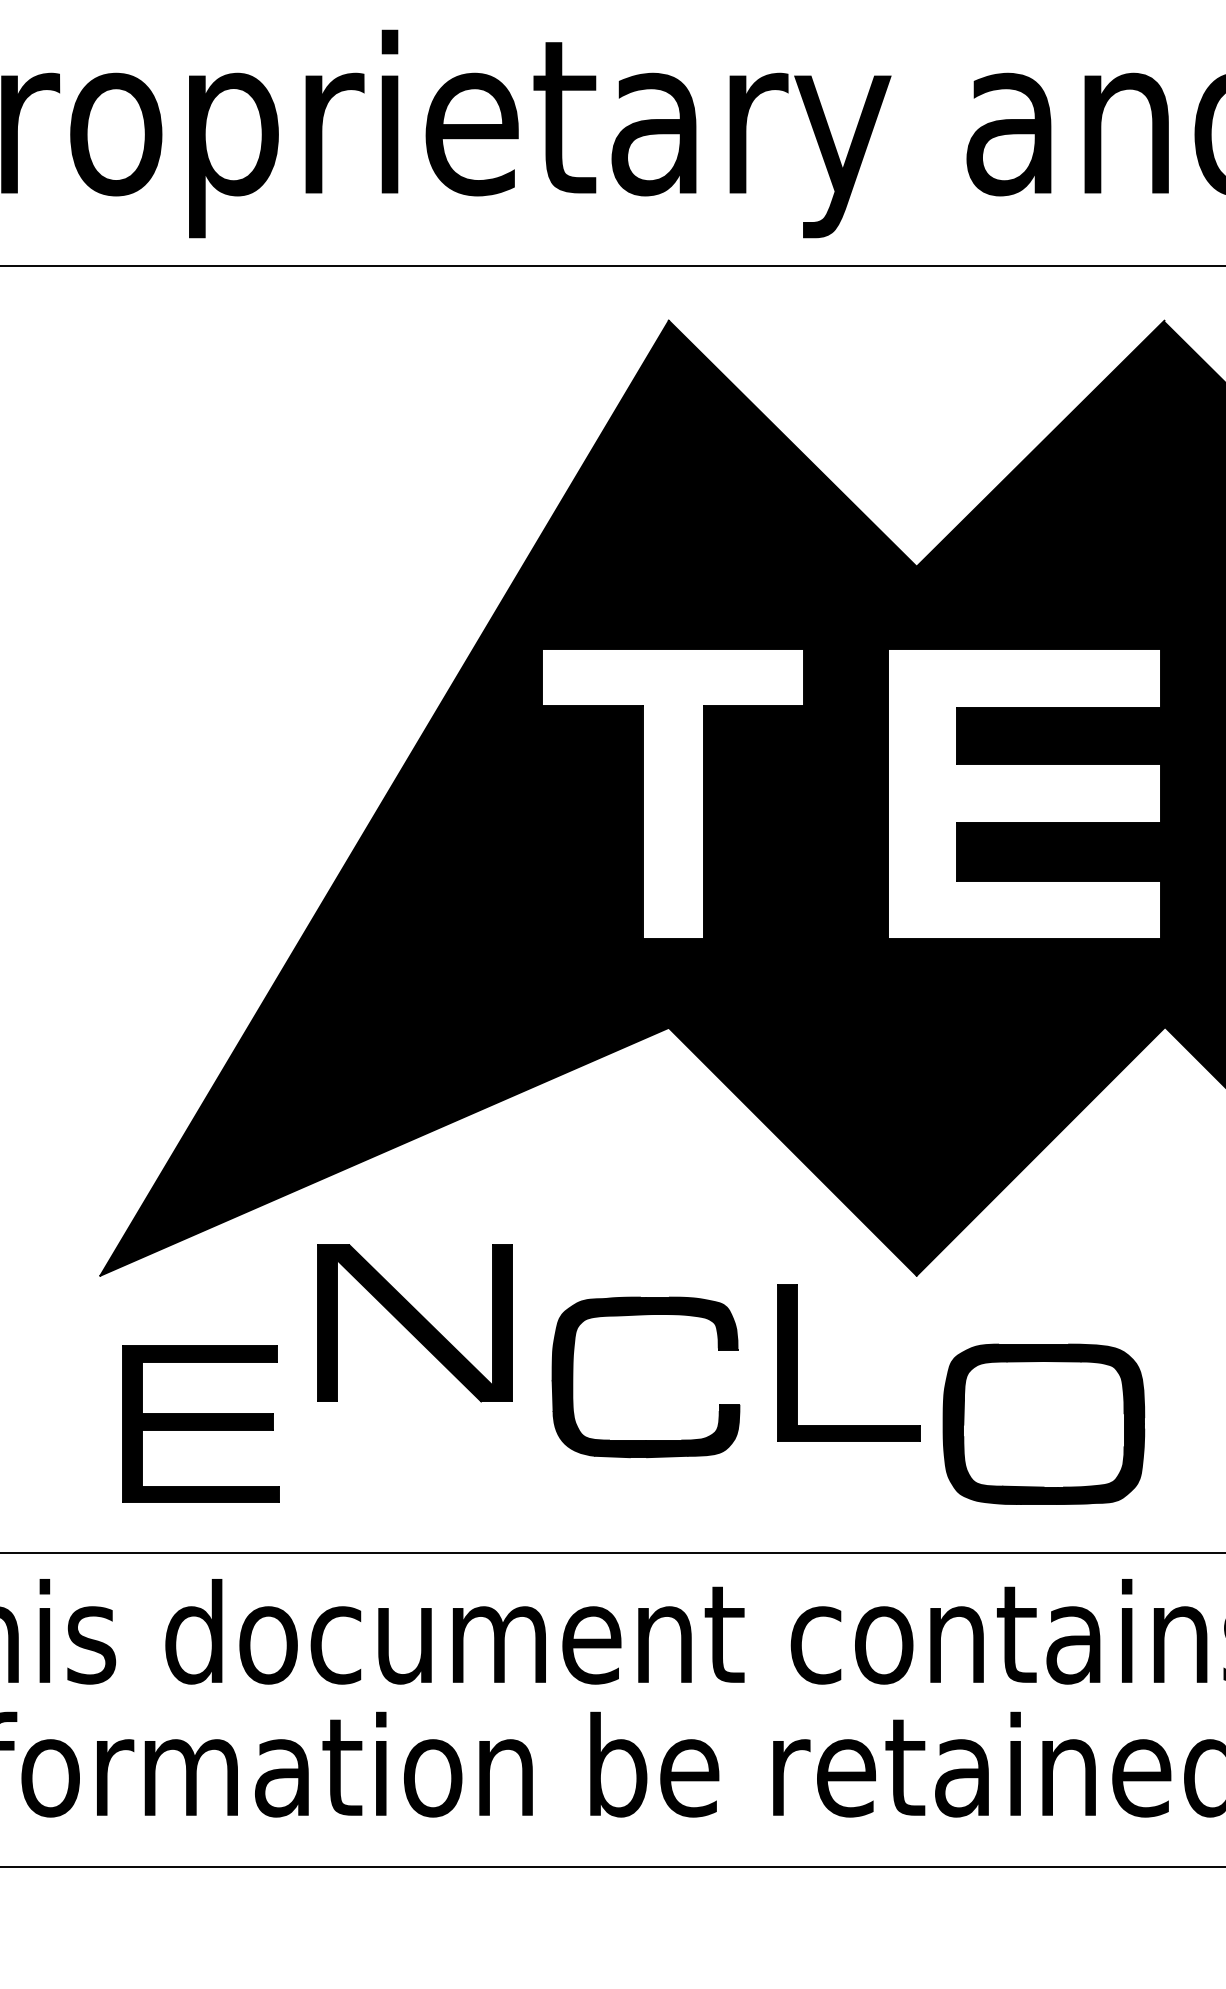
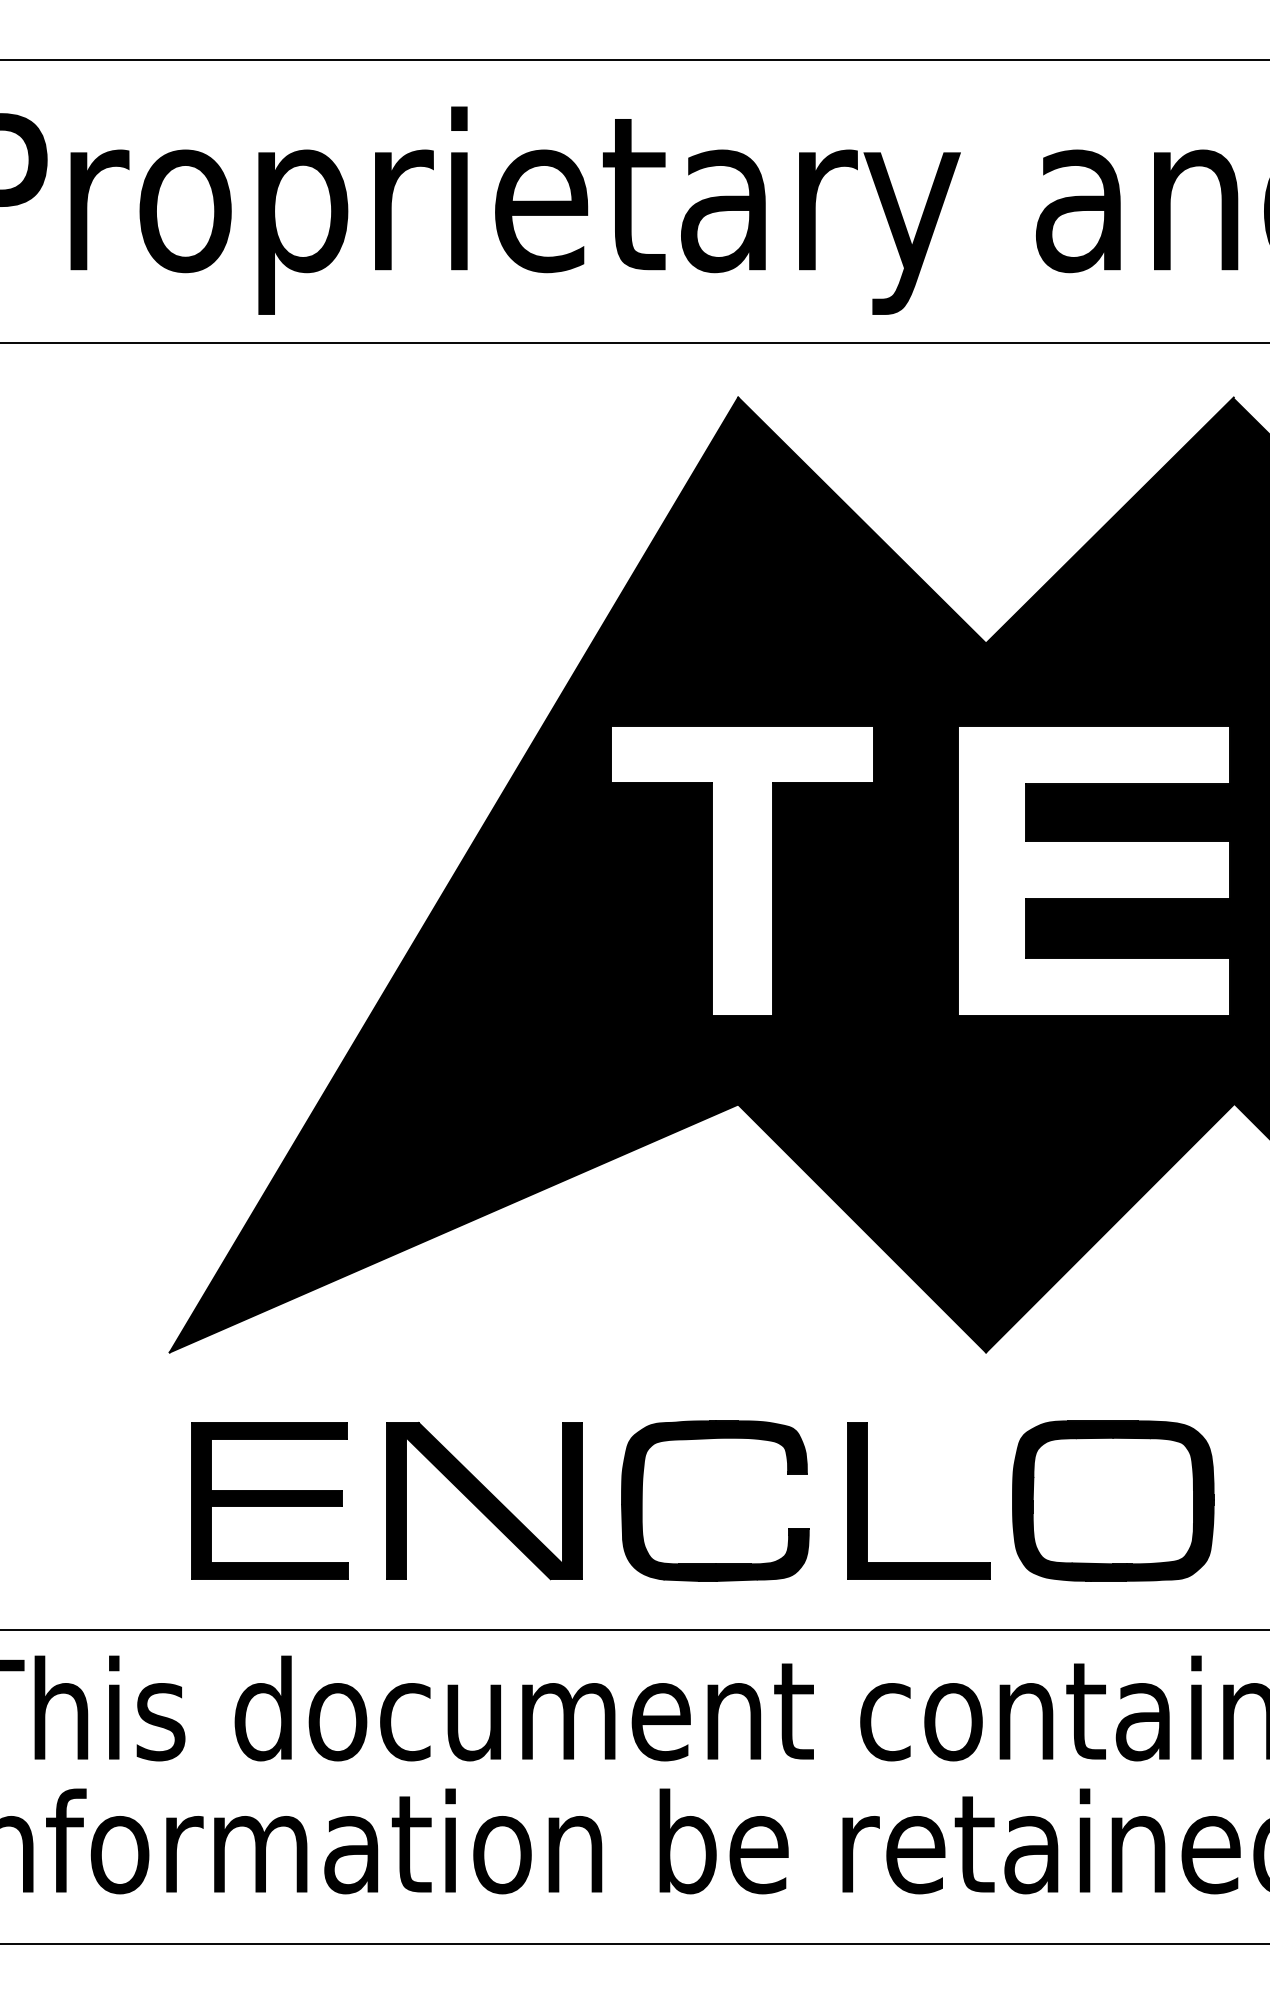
part: (641, 1315) -> (710, 1439), moved
part: (415, 1323) -> (484, 1501), moved
part: (798, 1362) -> (867, 1500), moved

